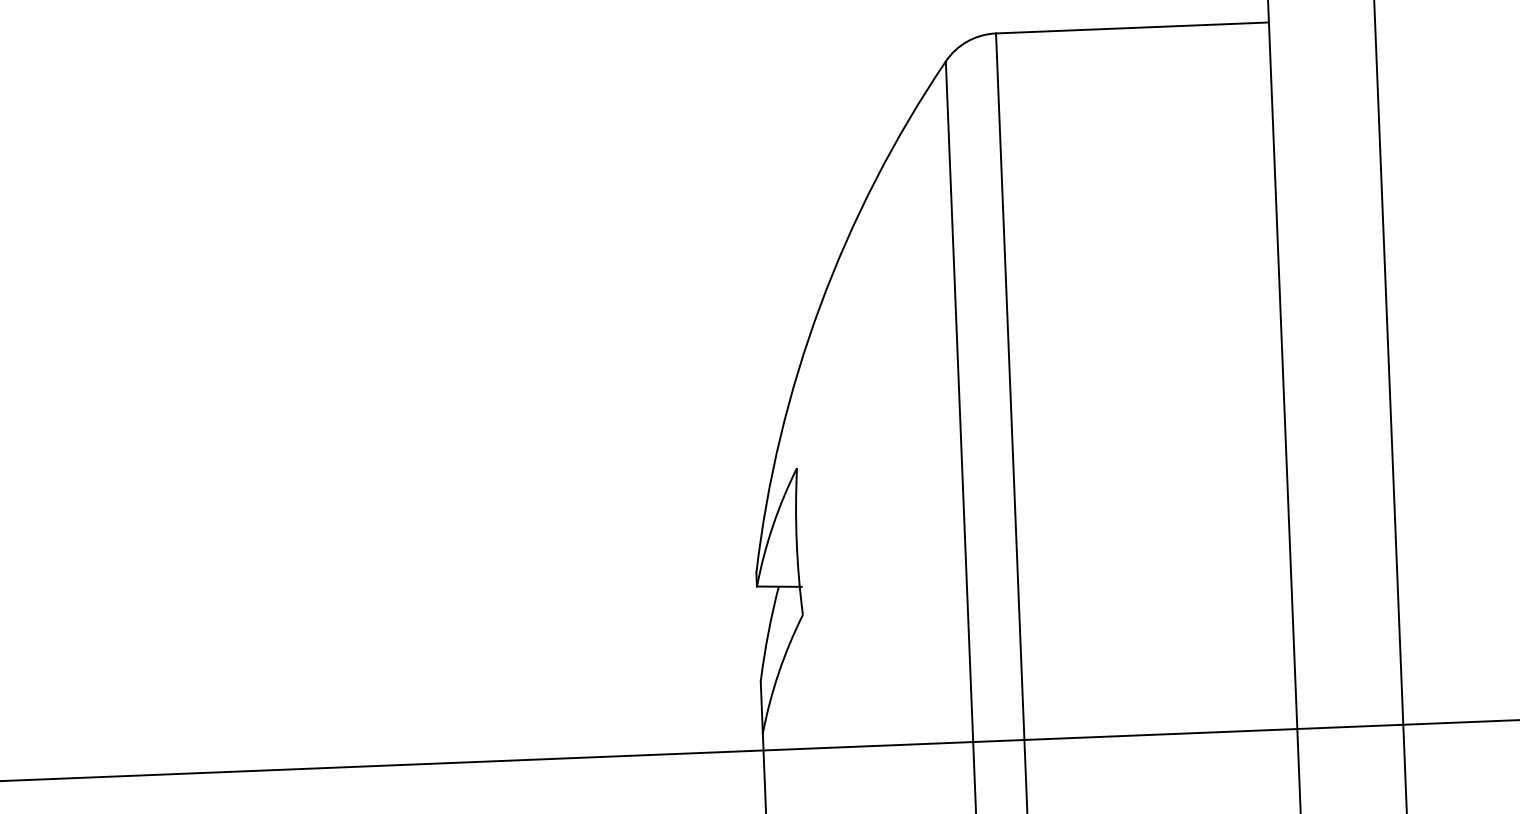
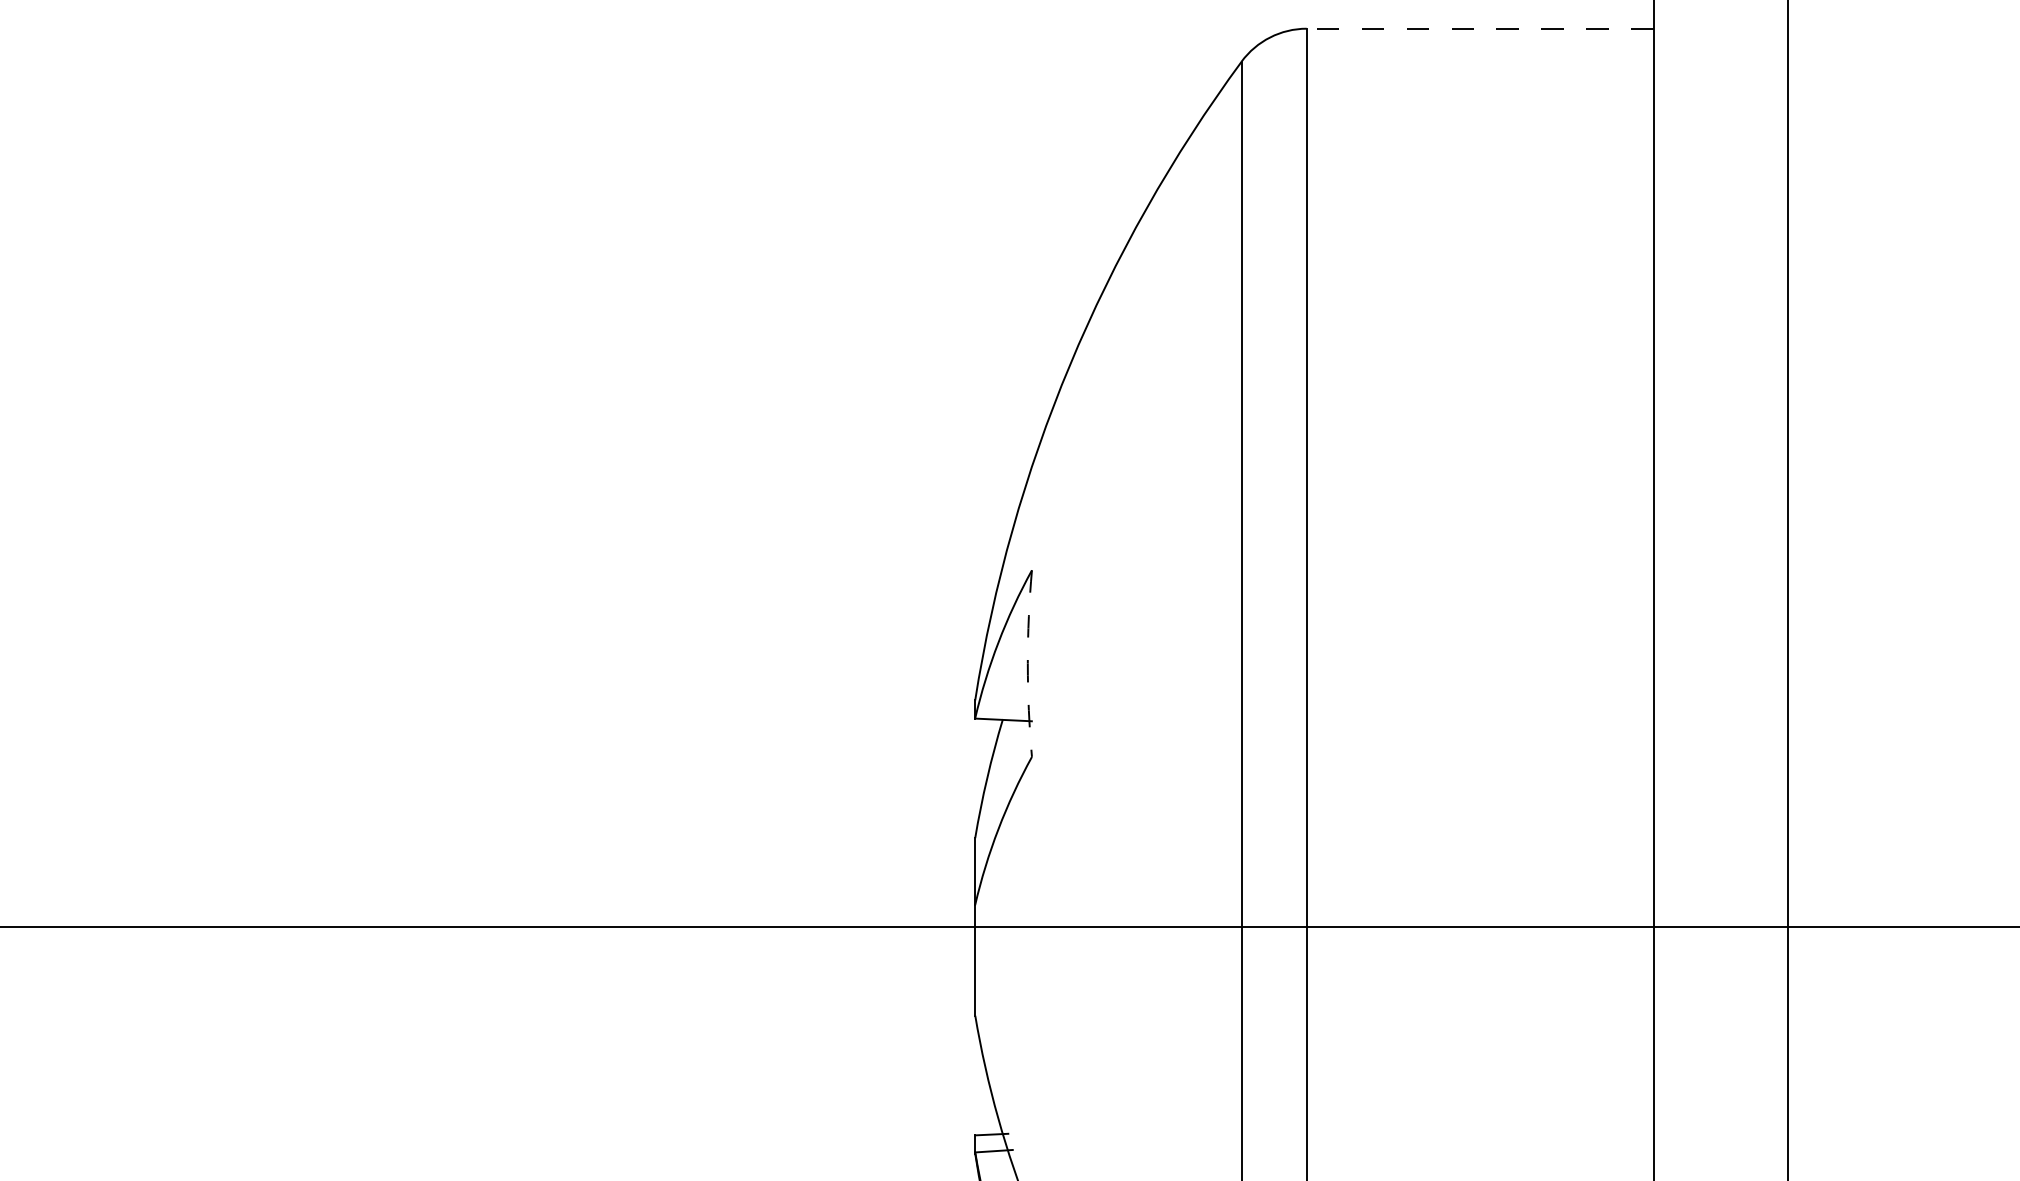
line: (1131, 27) -> (1479, 28), solid -> dashed
arc: (796, 541) -> (1027, 663), solid -> dashed

